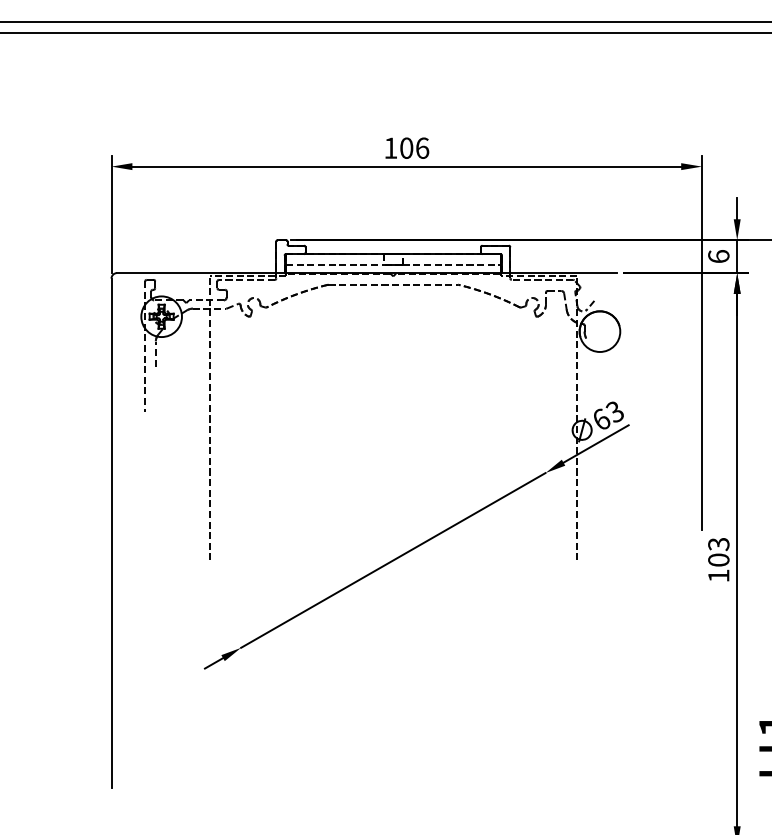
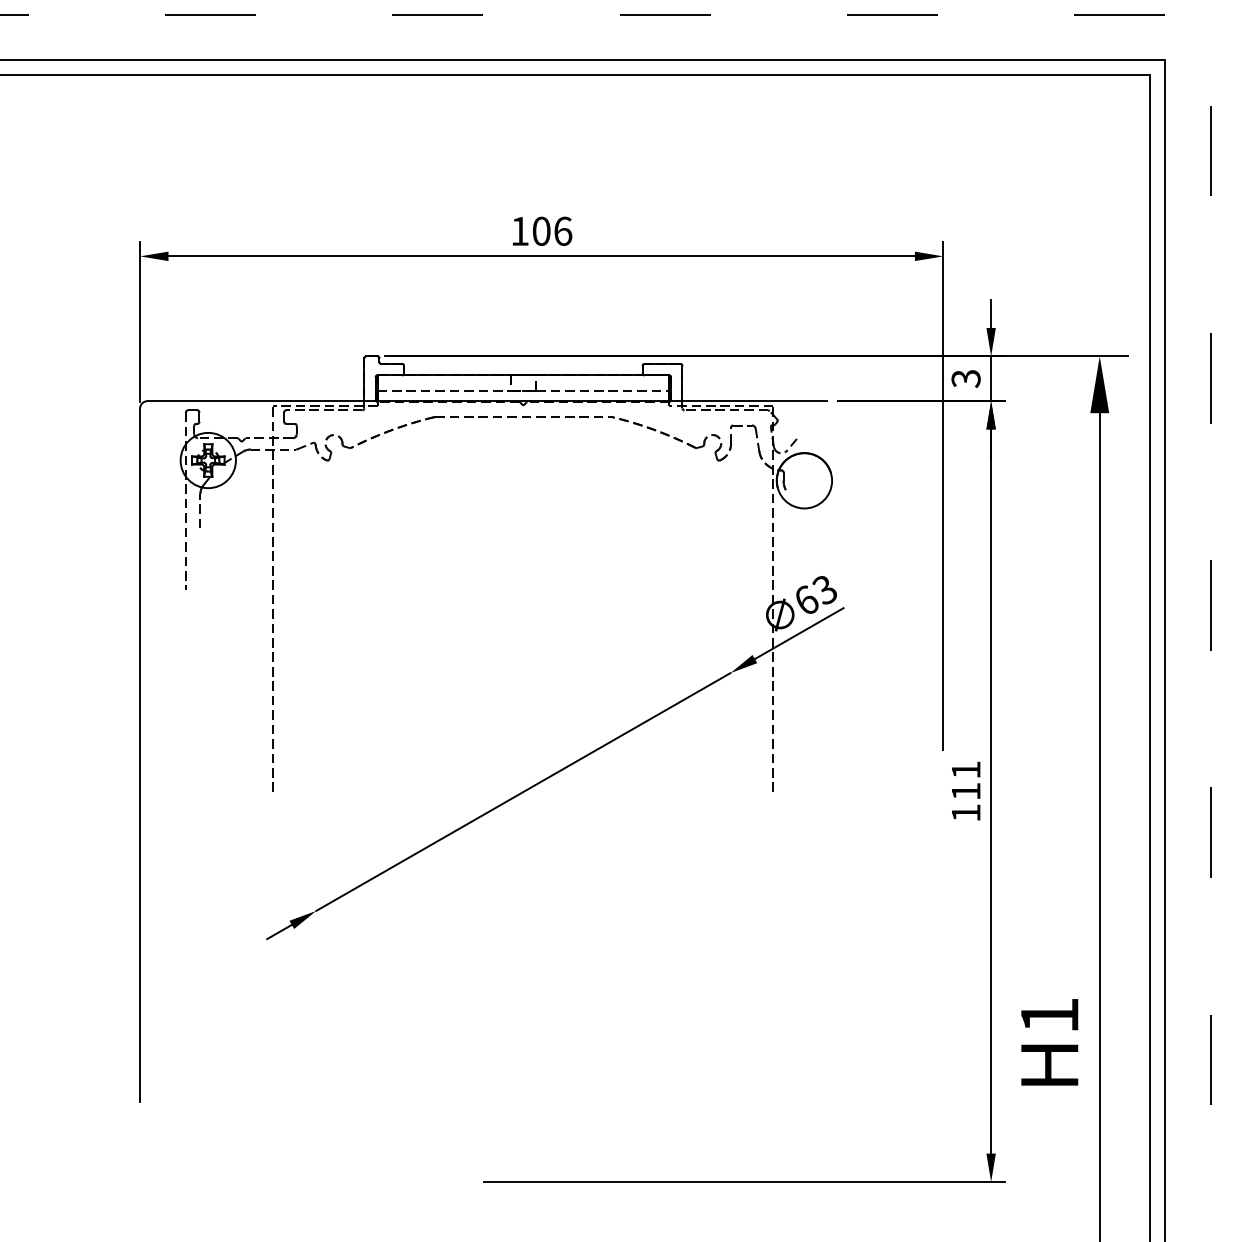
text: (718, 256) -> (965, 378), 6 -> 3
text: (718, 551) -> (965, 780), 103 -> 111

